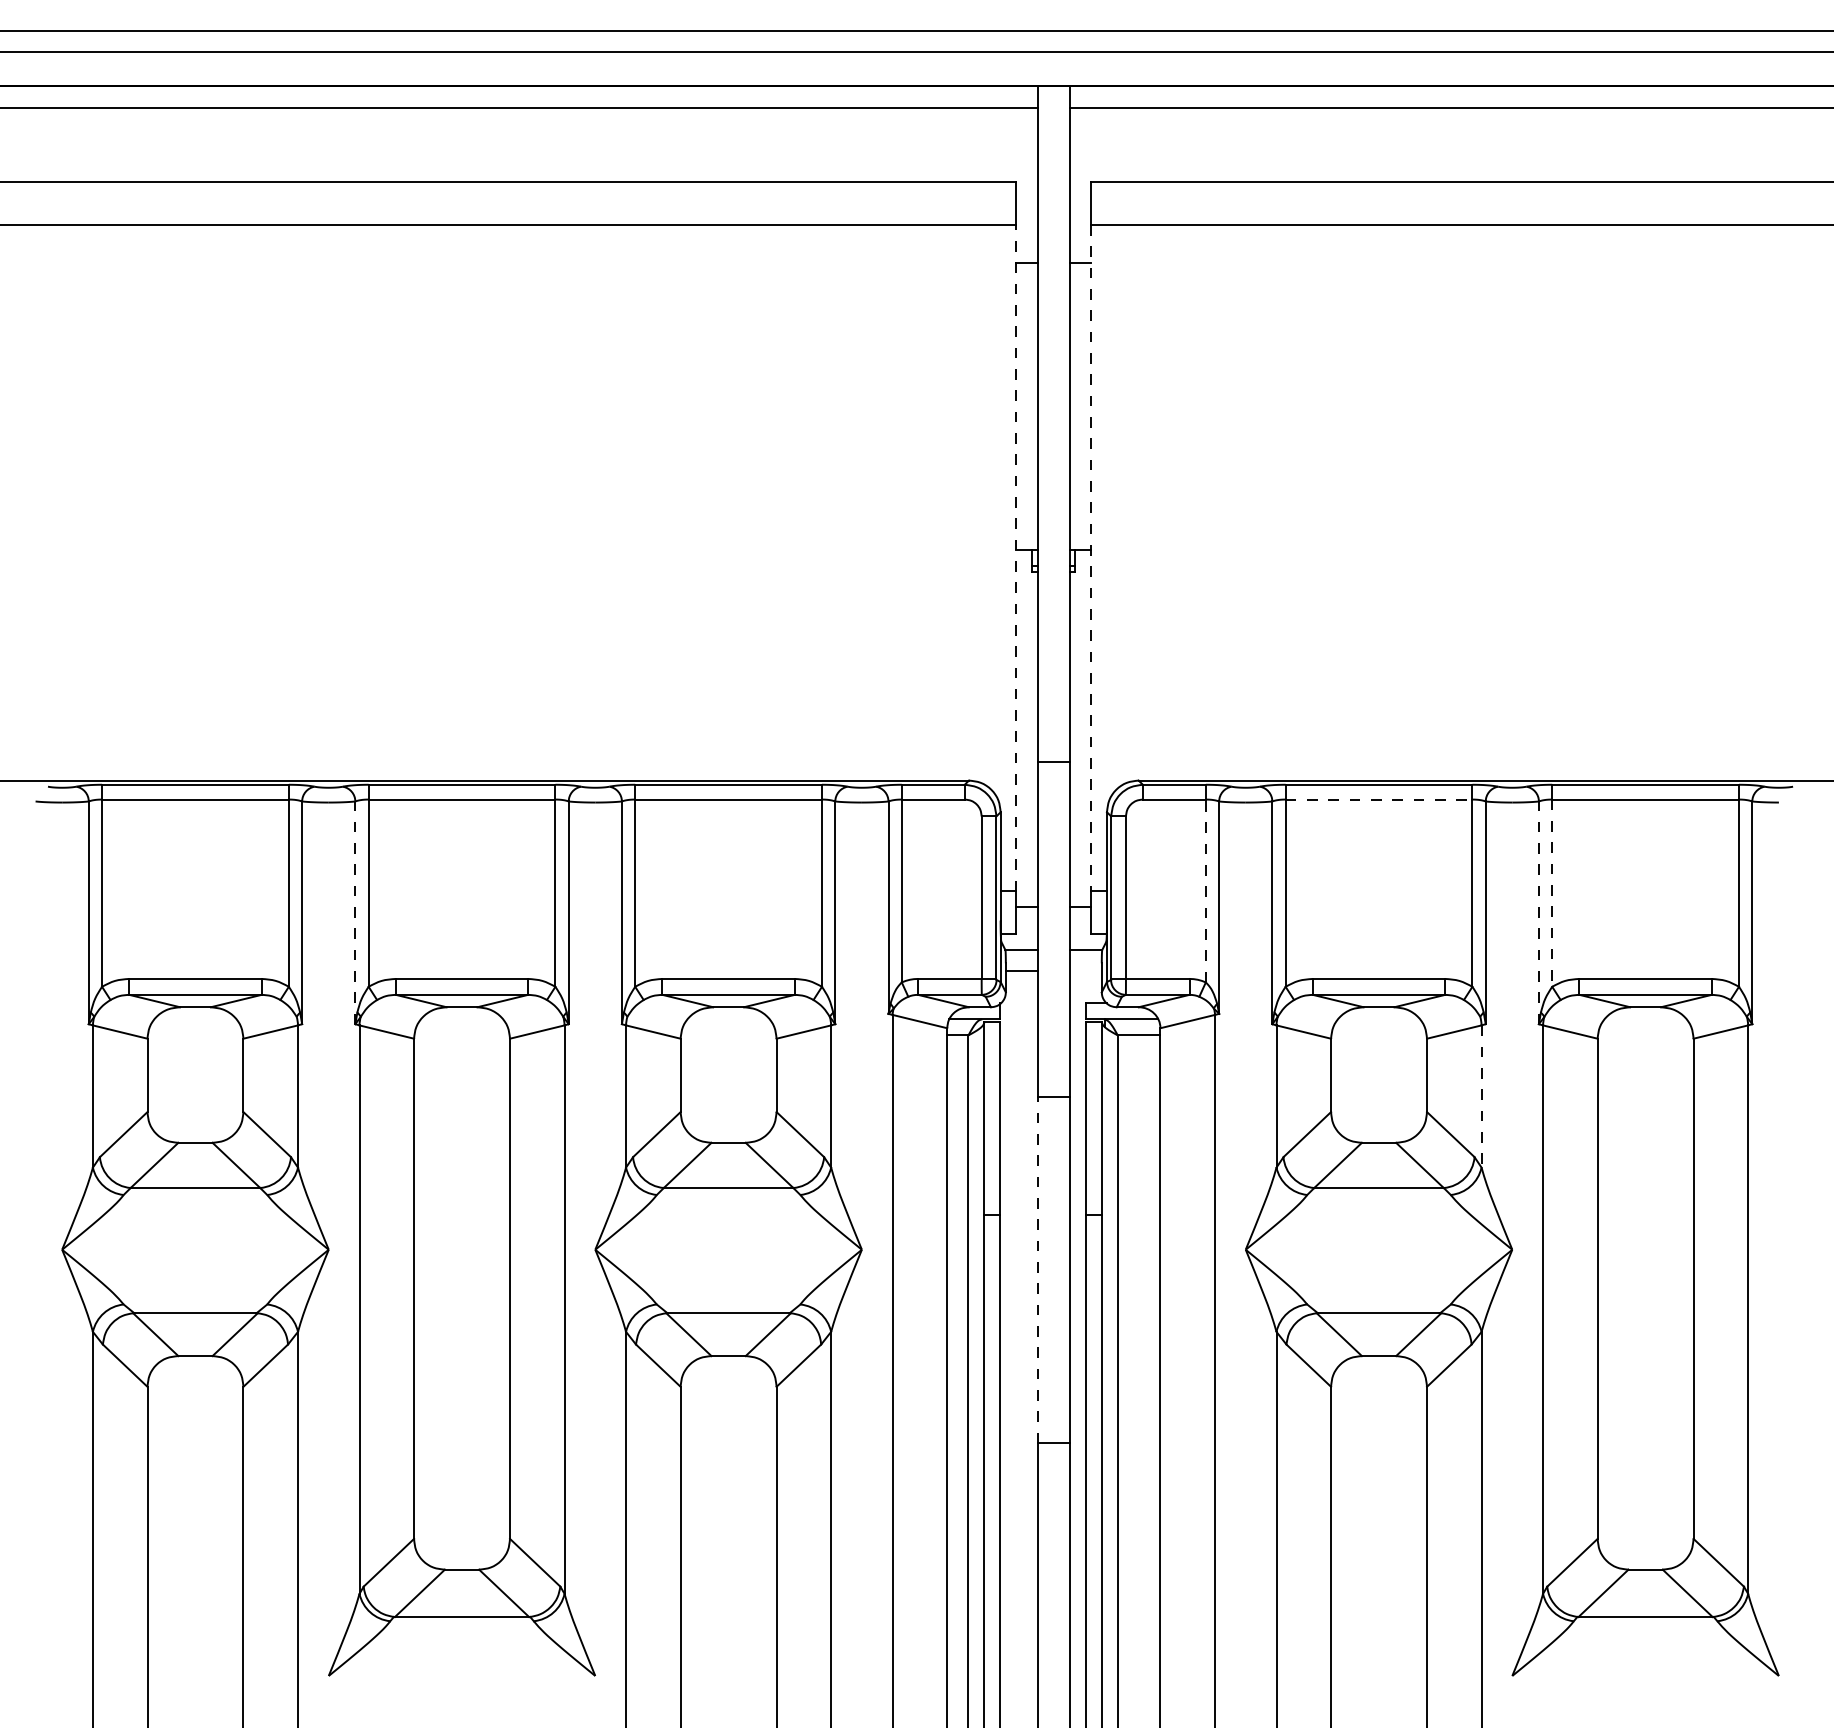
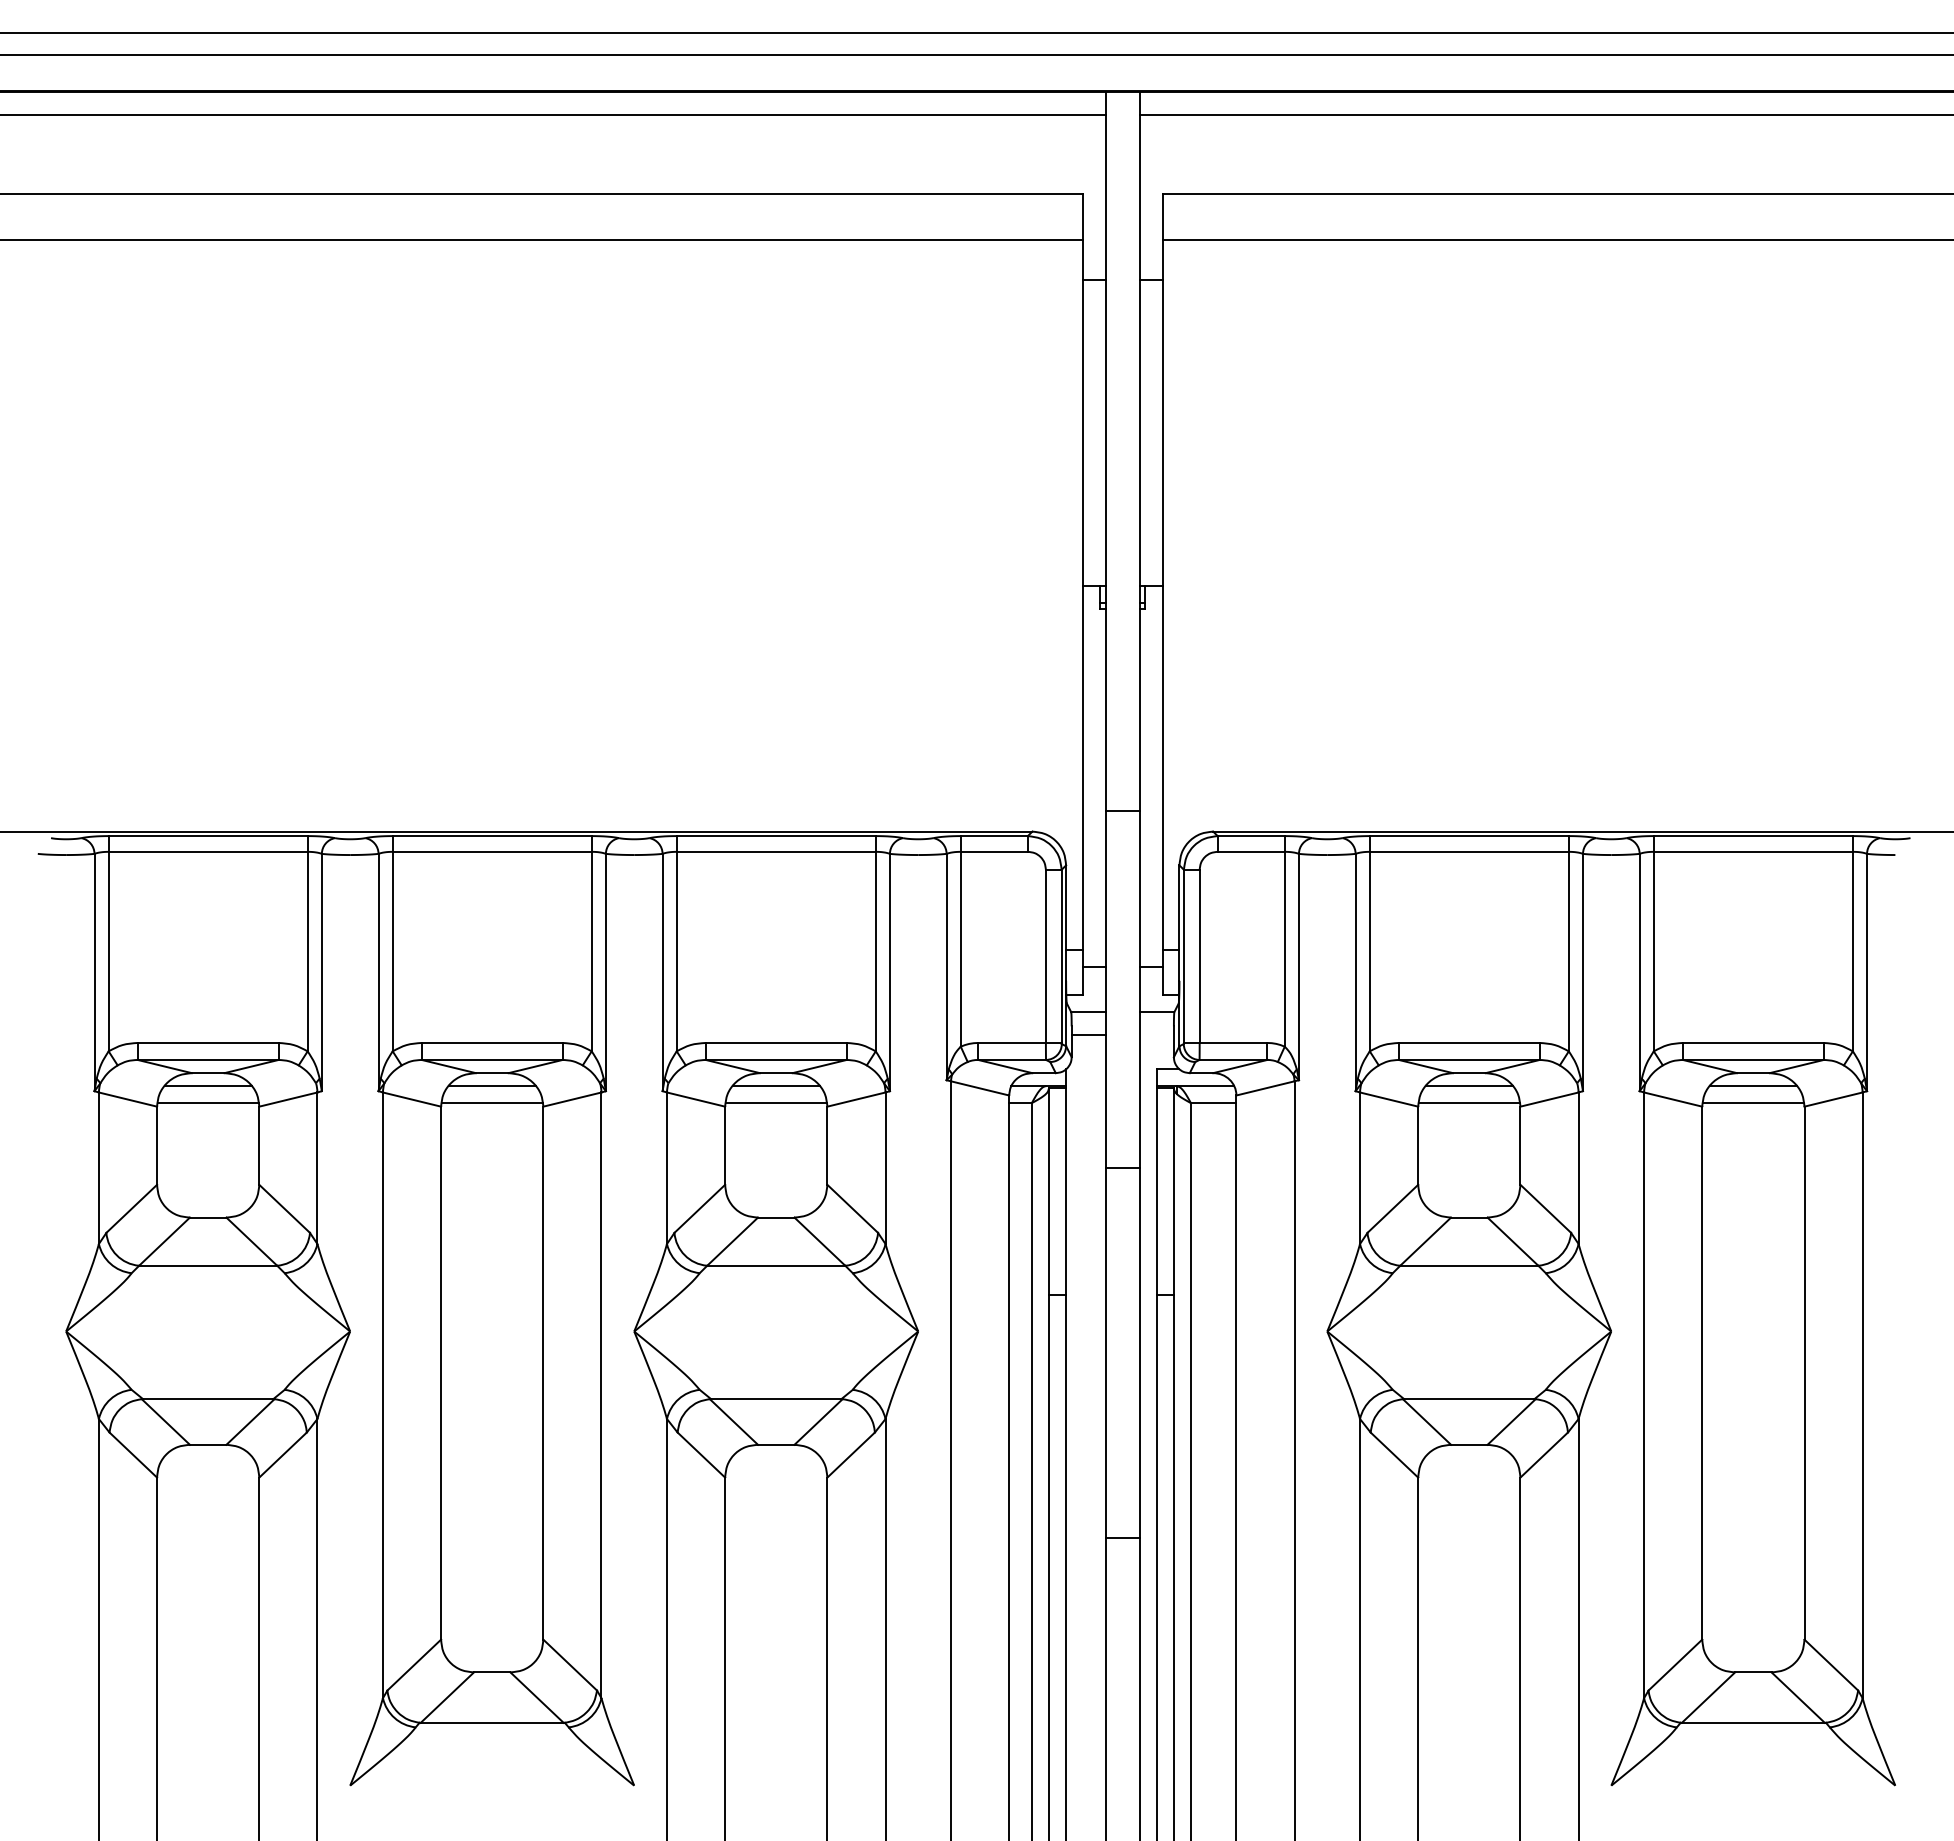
line: (1016, 558) -> (1082, 594), dashed -> solid
line: (1091, 558) -> (1162, 595), dashed -> solid
line: (1379, 799) -> (1469, 851), dashed -> solid
line: (1205, 890) -> (1284, 948), dashed -> solid
line: (1551, 893) -> (1653, 951), dashed -> solid
line: (355, 912) -> (378, 972), dashed -> solid
line: (1538, 912) -> (1639, 972), dashed -> solid
line: (194, 1019) -> (207, 1086), added
line: (461, 1019) -> (491, 1086), added
line: (727, 1019) -> (775, 1086), added
line: (1378, 1019) -> (1468, 1086), added
line: (1644, 1019) -> (1752, 1086), added
line: (194, 1035) -> (207, 1103), added
line: (461, 1035) -> (491, 1103), added
line: (727, 1035) -> (775, 1103), added
line: (1378, 1035) -> (1468, 1103), added
line: (1644, 1035) -> (1752, 1103), added
line: (1481, 1096) -> (1578, 1168), dashed -> solid
line: (1037, 1270) -> (1105, 1353), dashed -> solid

